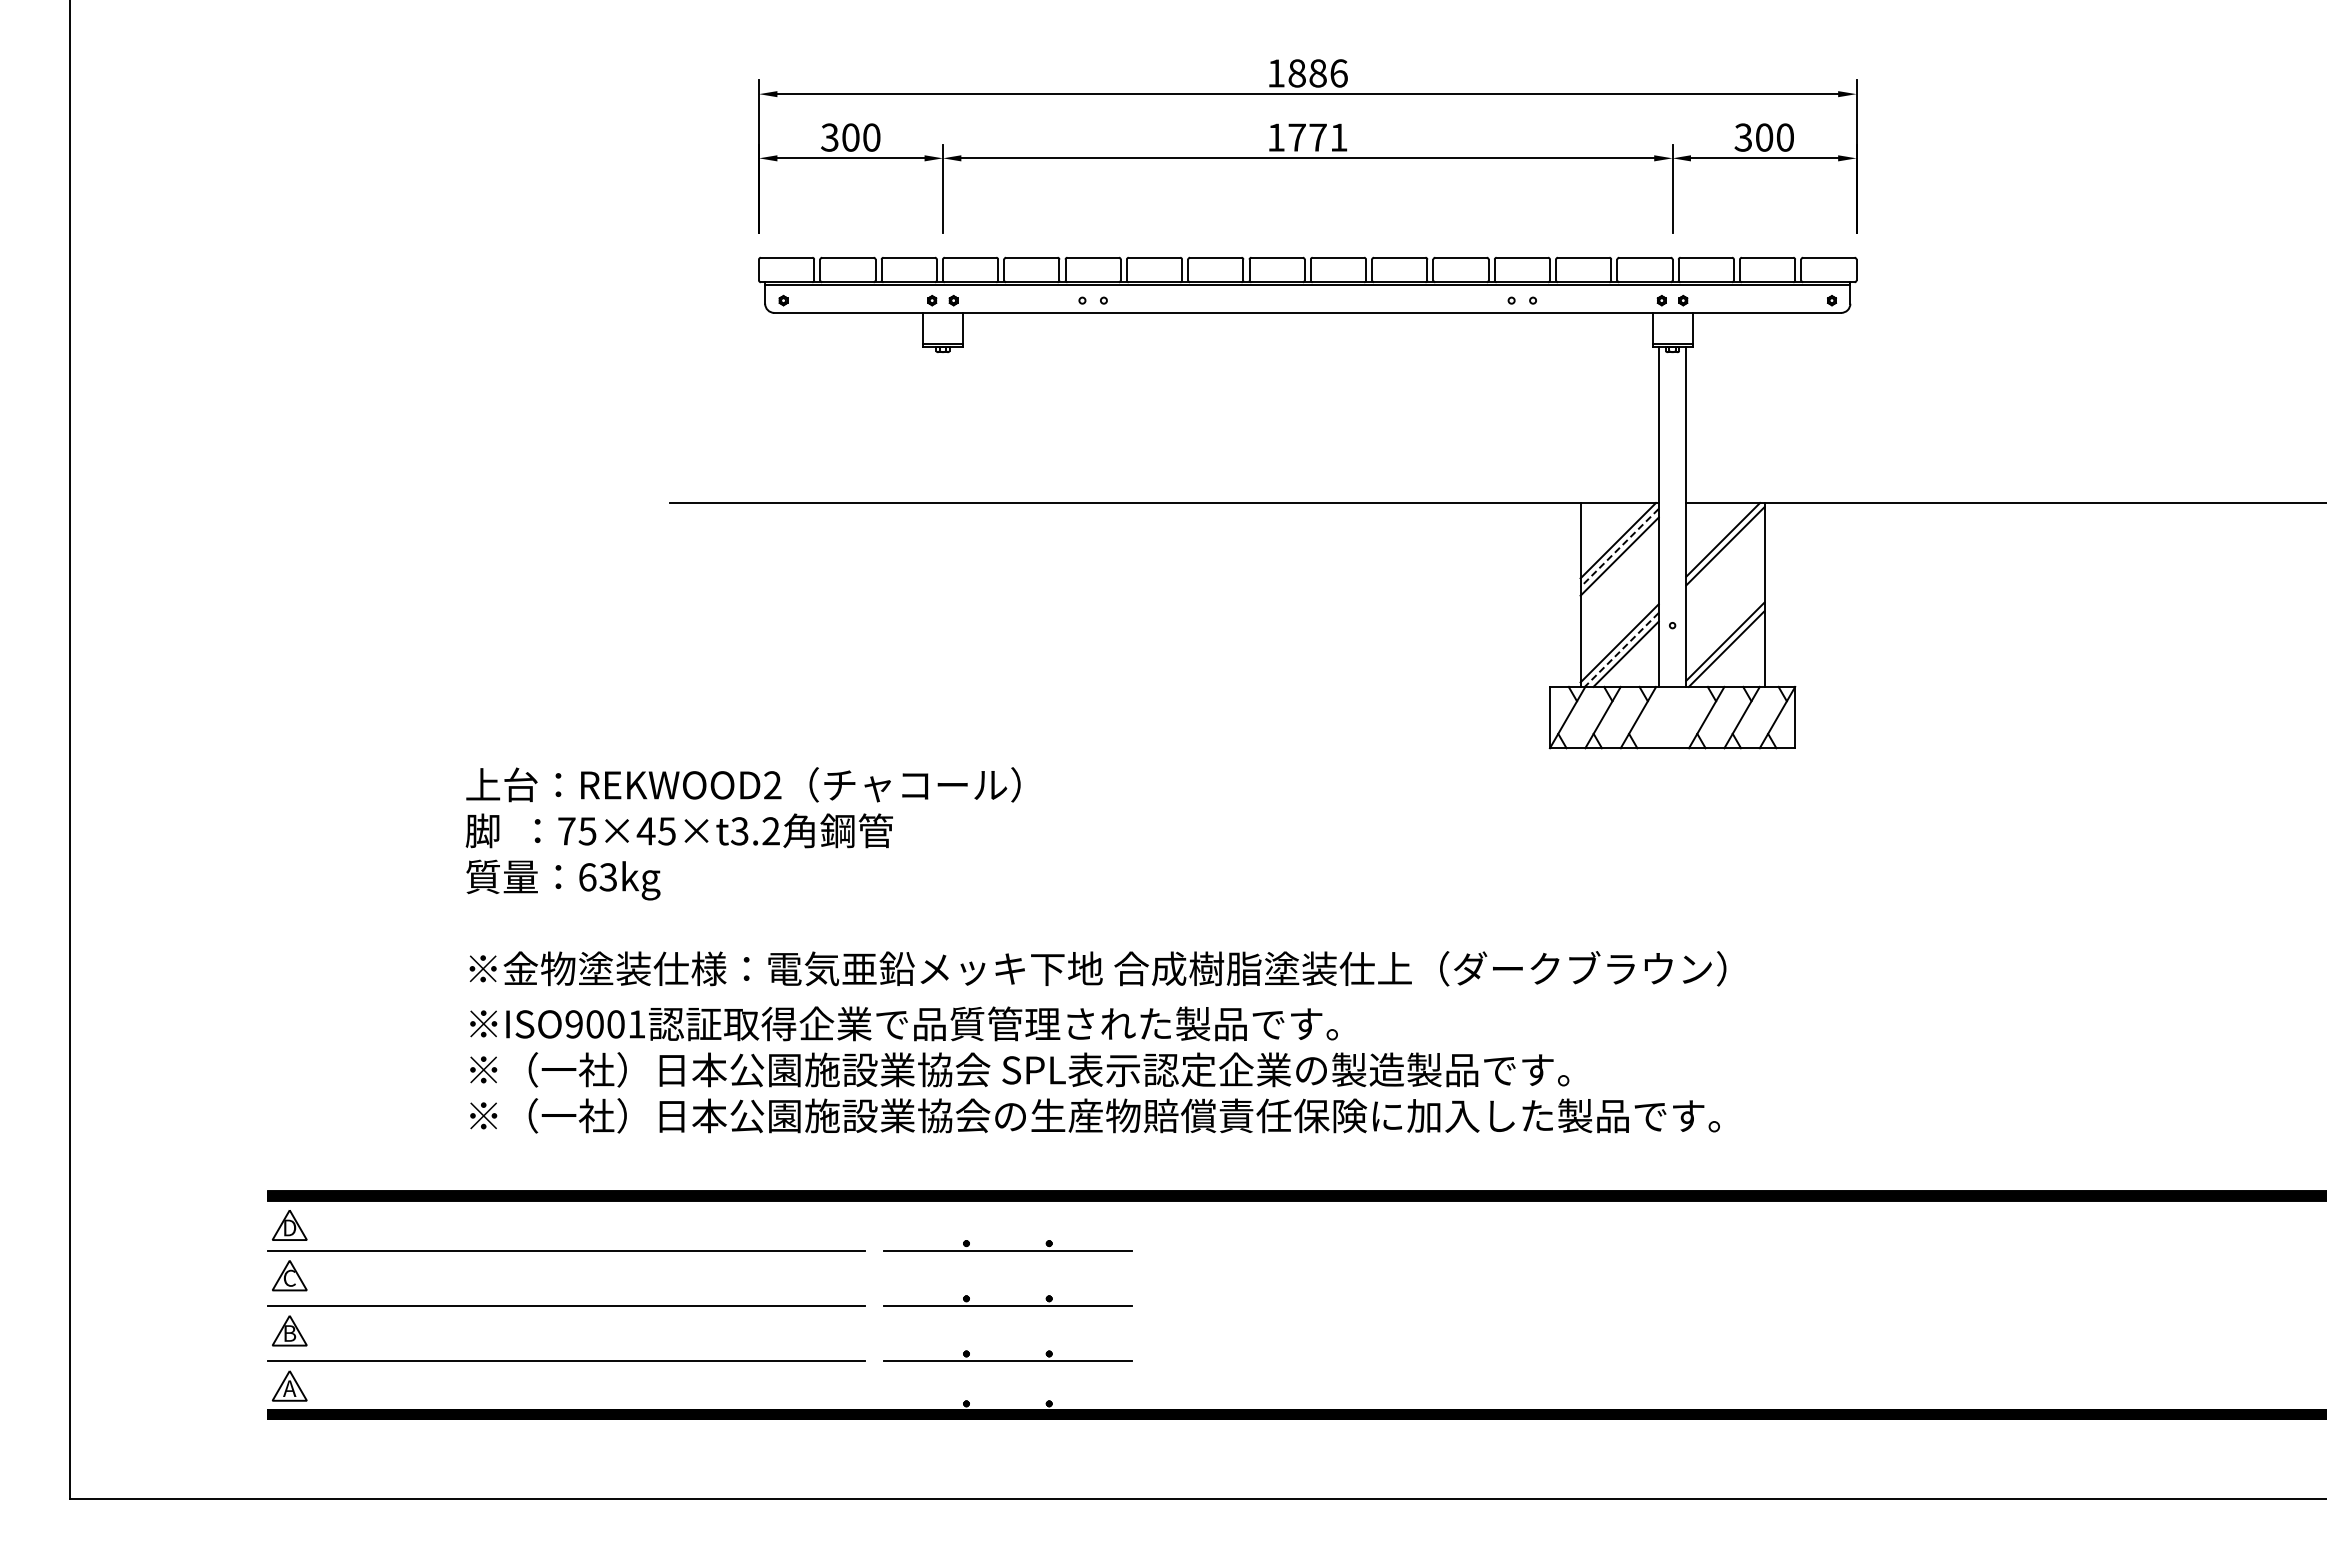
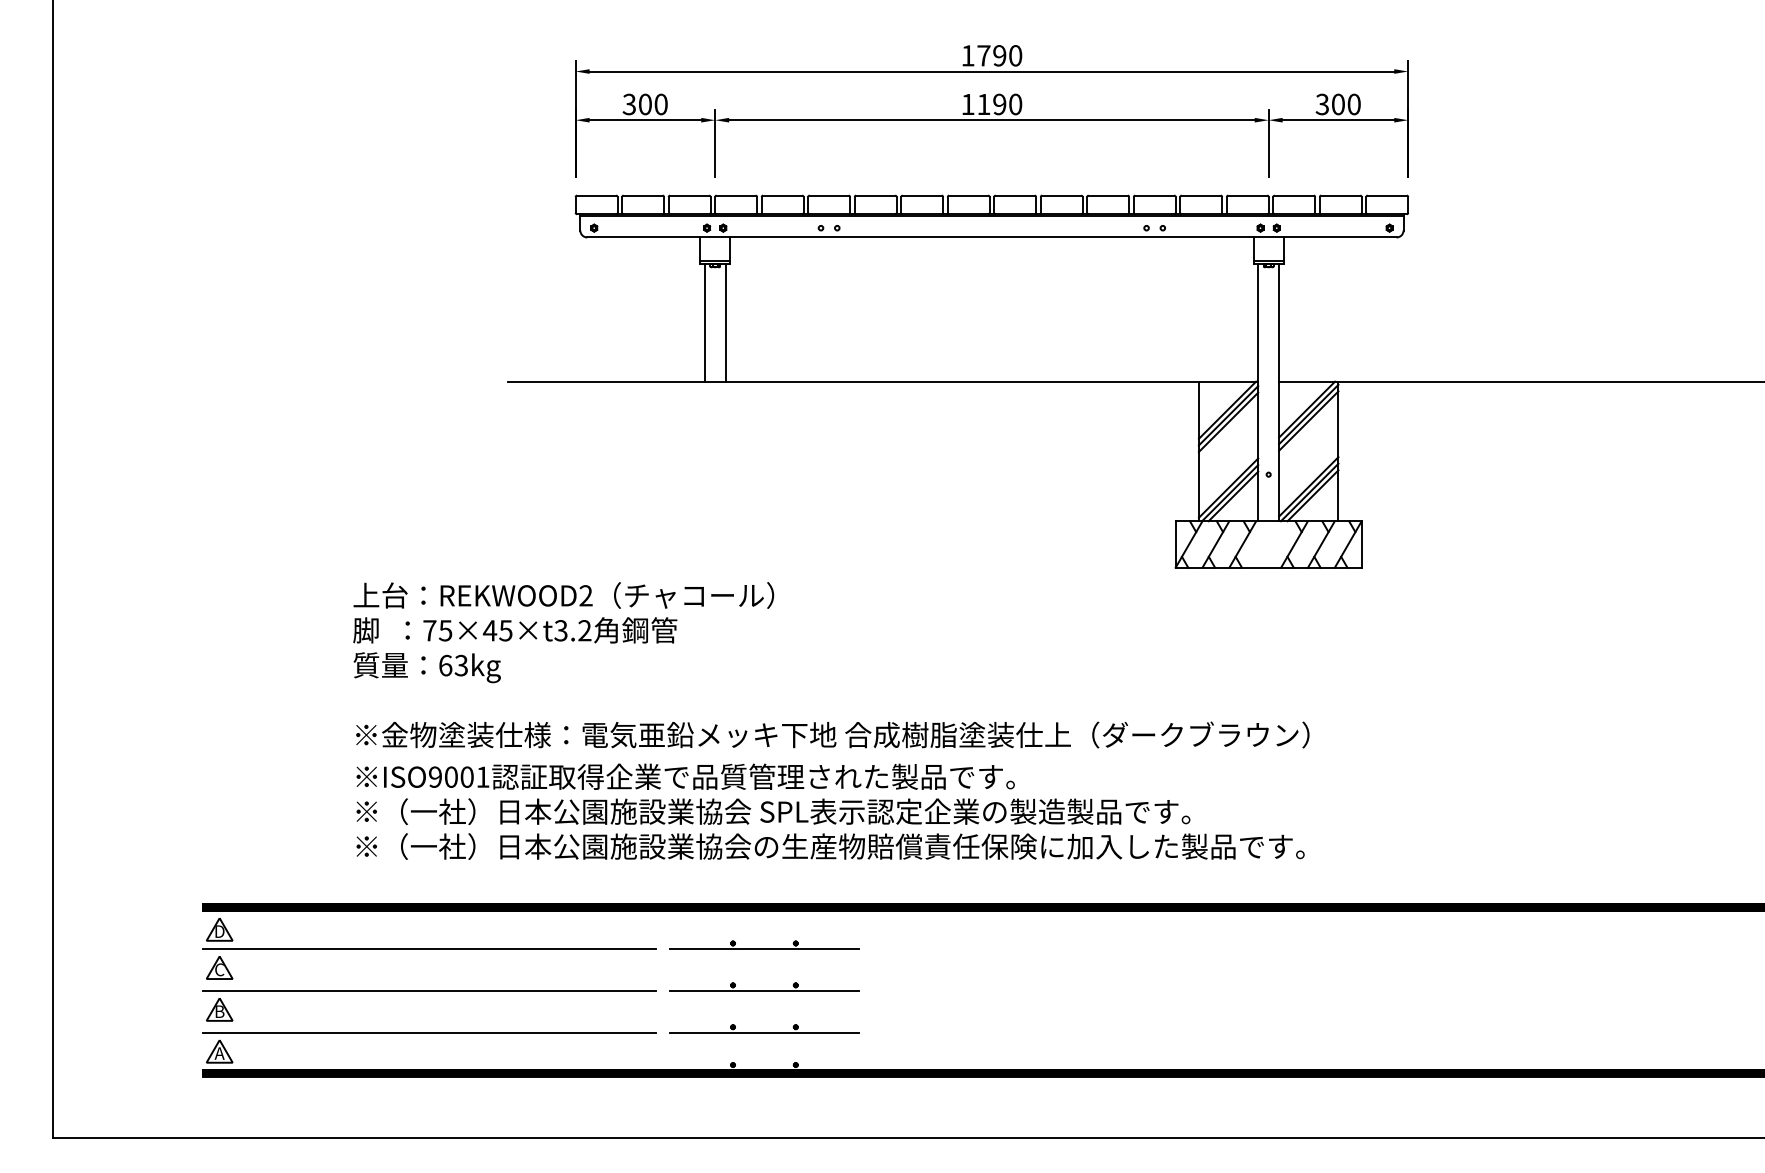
text: (1317, 73) -> (999, 55), 1886 -> 1790
text: (1317, 137) -> (999, 104), 1771 -> 1190
line: (929, 425) -> (704, 322), added
line: (956, 425) -> (725, 322), added
line: (1619, 548) -> (1228, 416), dashed -> solid
line: (1725, 554) -> (1308, 420), added
line: (1621, 650) -> (1229, 493), dashed -> solid
line: (1730, 652) -> (1312, 495), added

